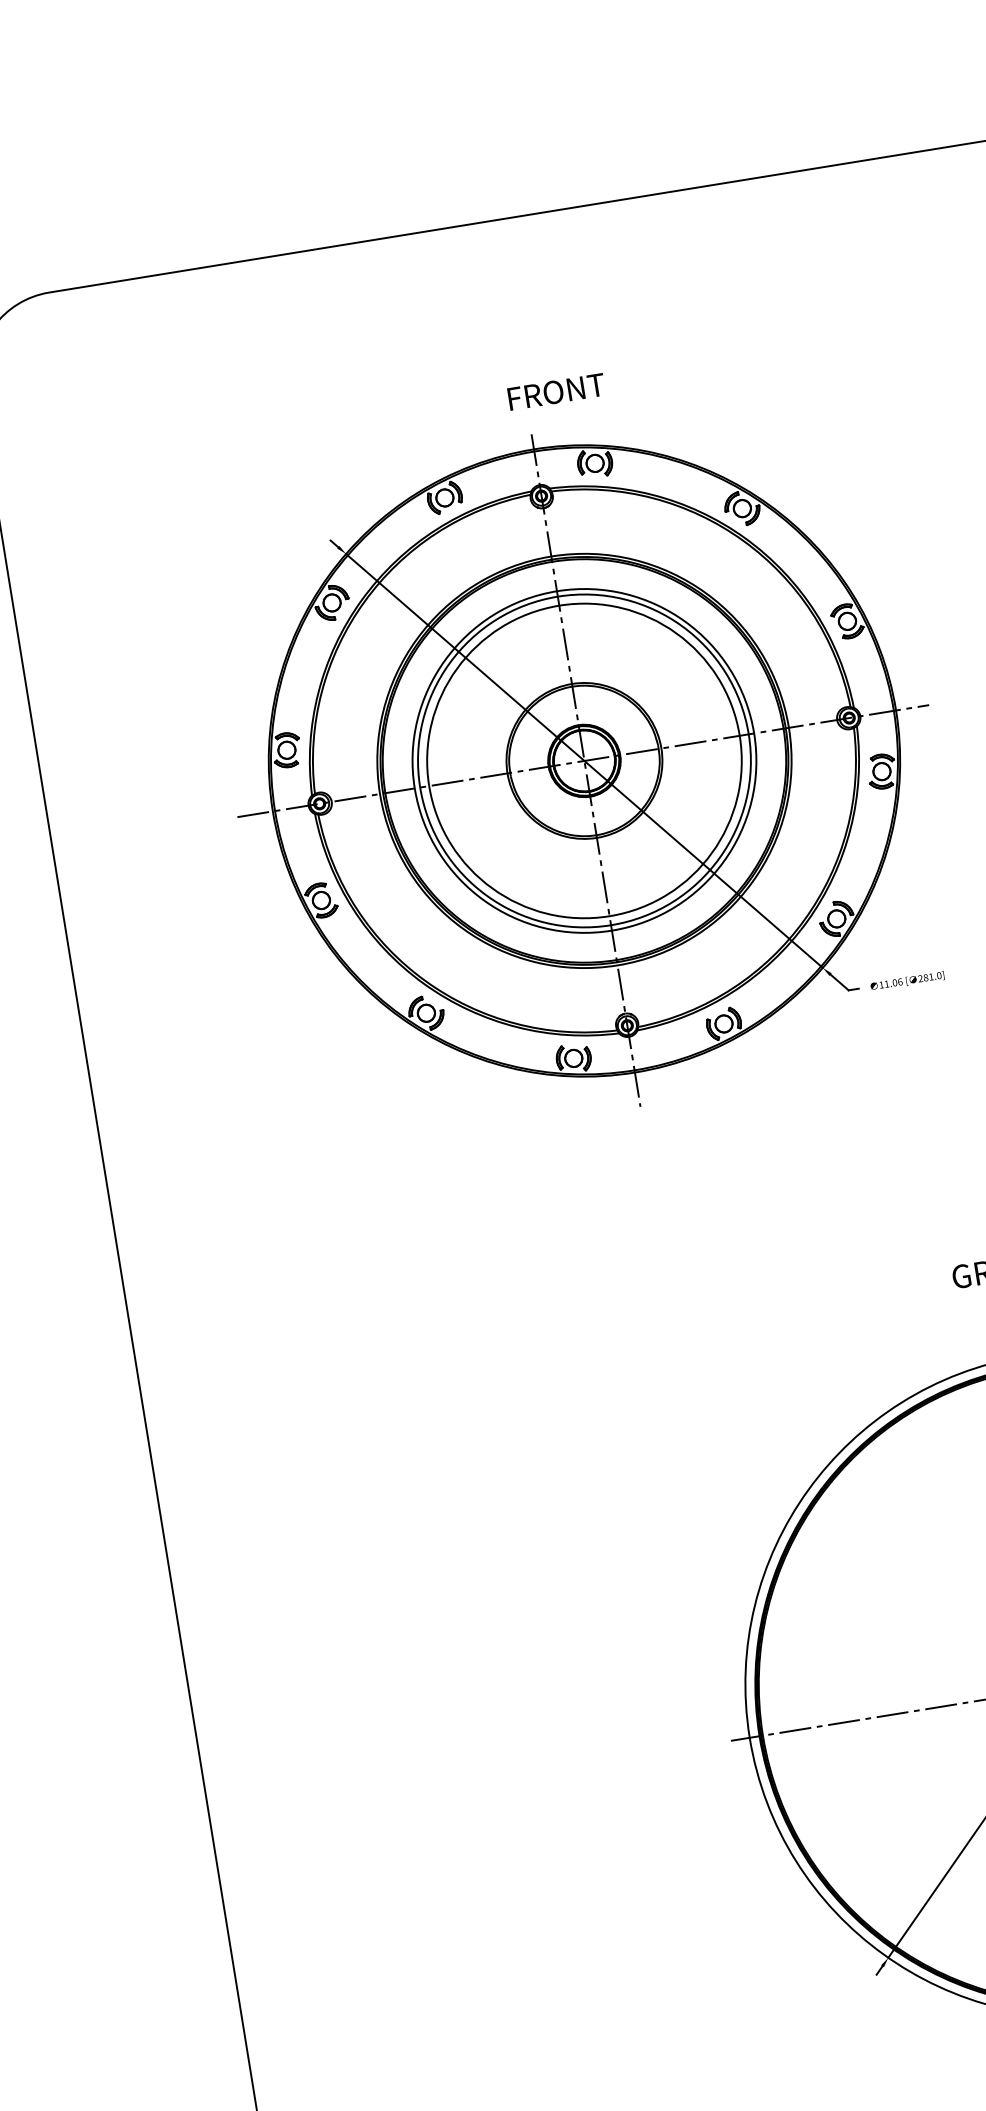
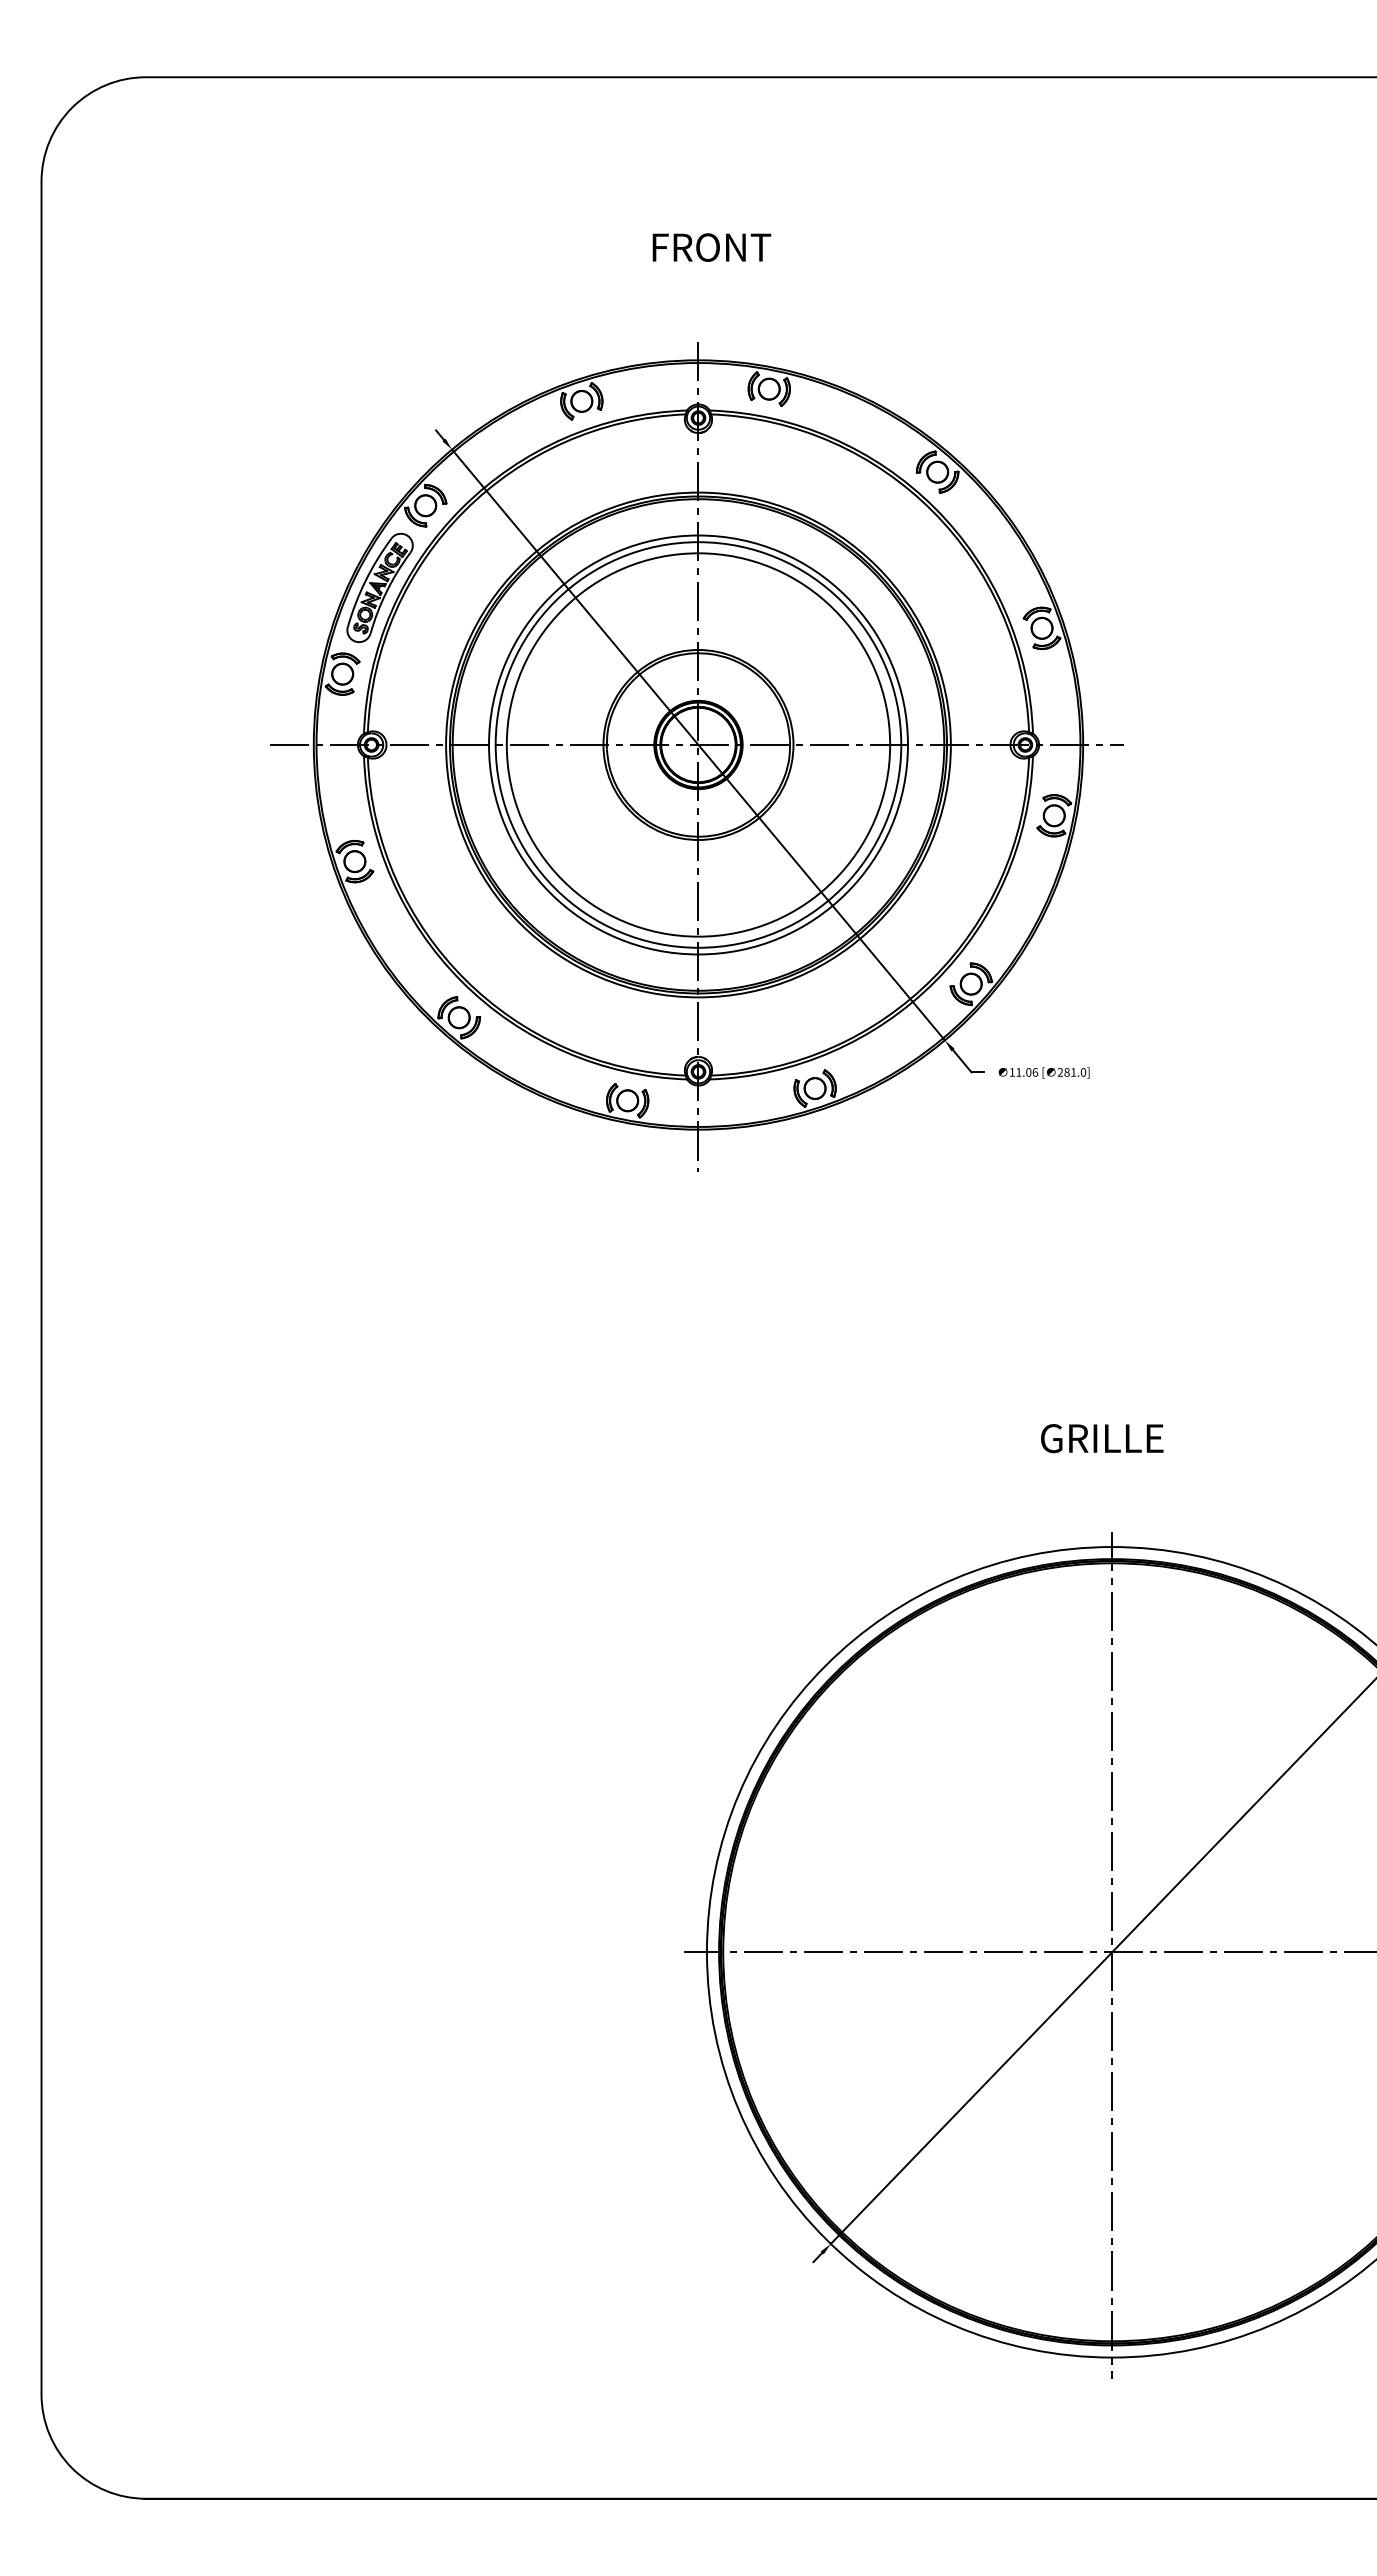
text: (556, 391) -> (711, 247), moved
part: (305, 675) -> (379, 587), added

